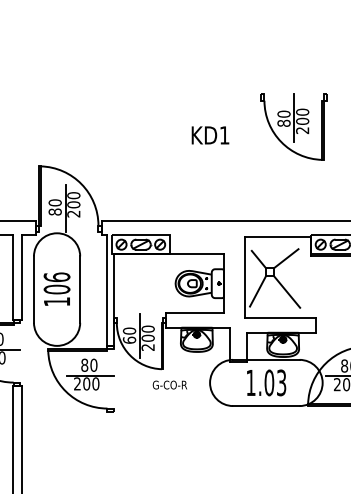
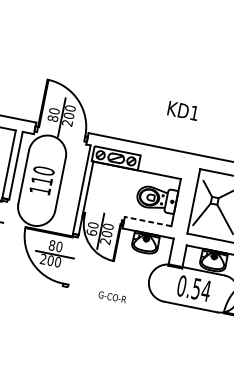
text: (210, 135) -> (183, 111), moved
text: (56, 283) -> (42, 175), 106 -> 110
line: (194, 313) -> (147, 221), solid -> dashed
text: (266, 382) -> (194, 288), 1.03 -> 0.54
text: (169, 384) -> (112, 296), moved

